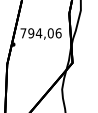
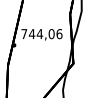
text: (31, 33) -> (32, 34), 794,06 -> 744,06

